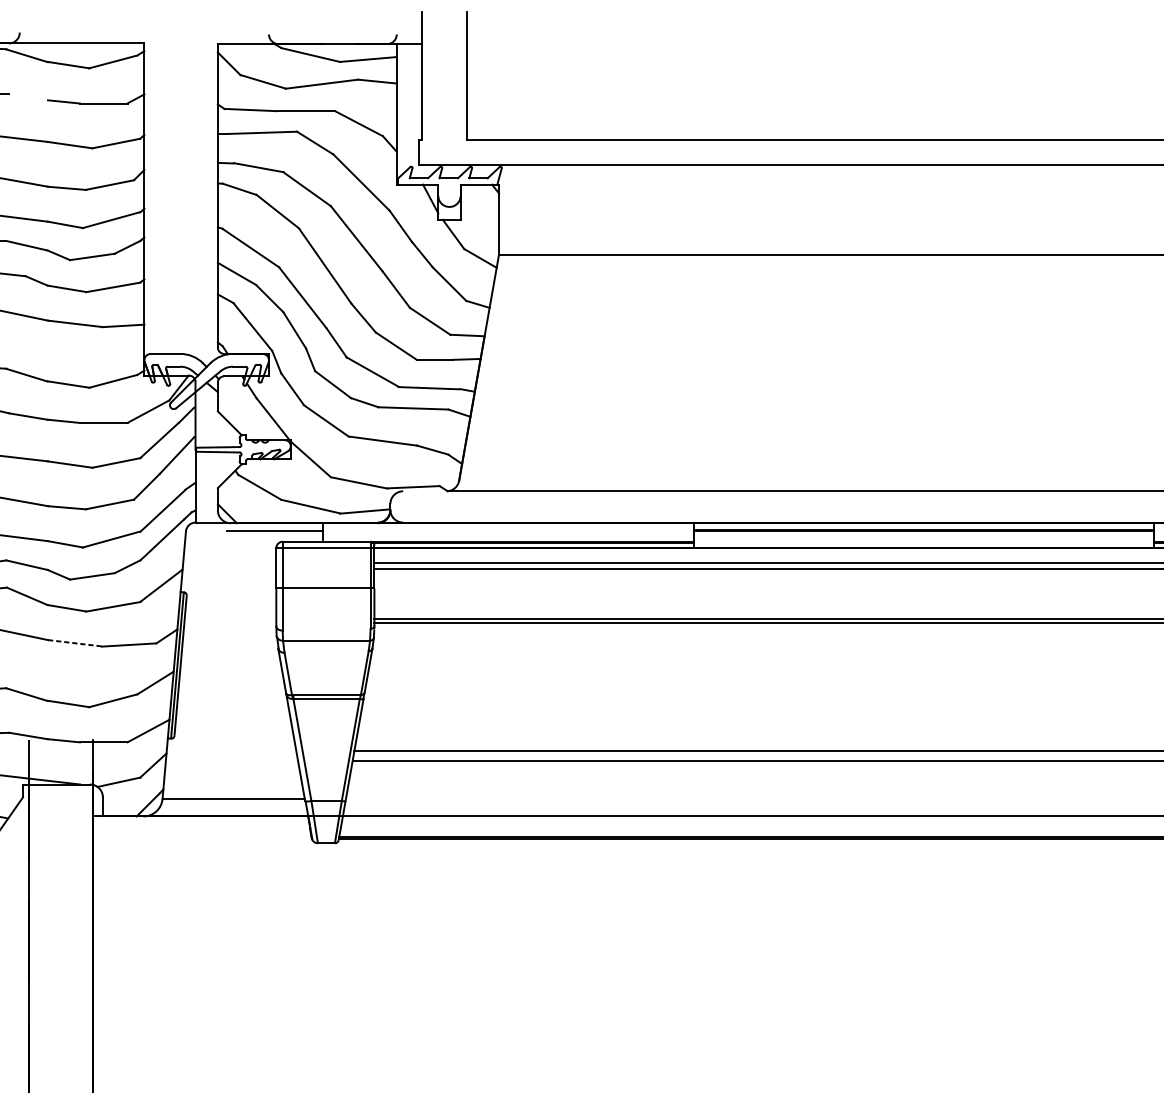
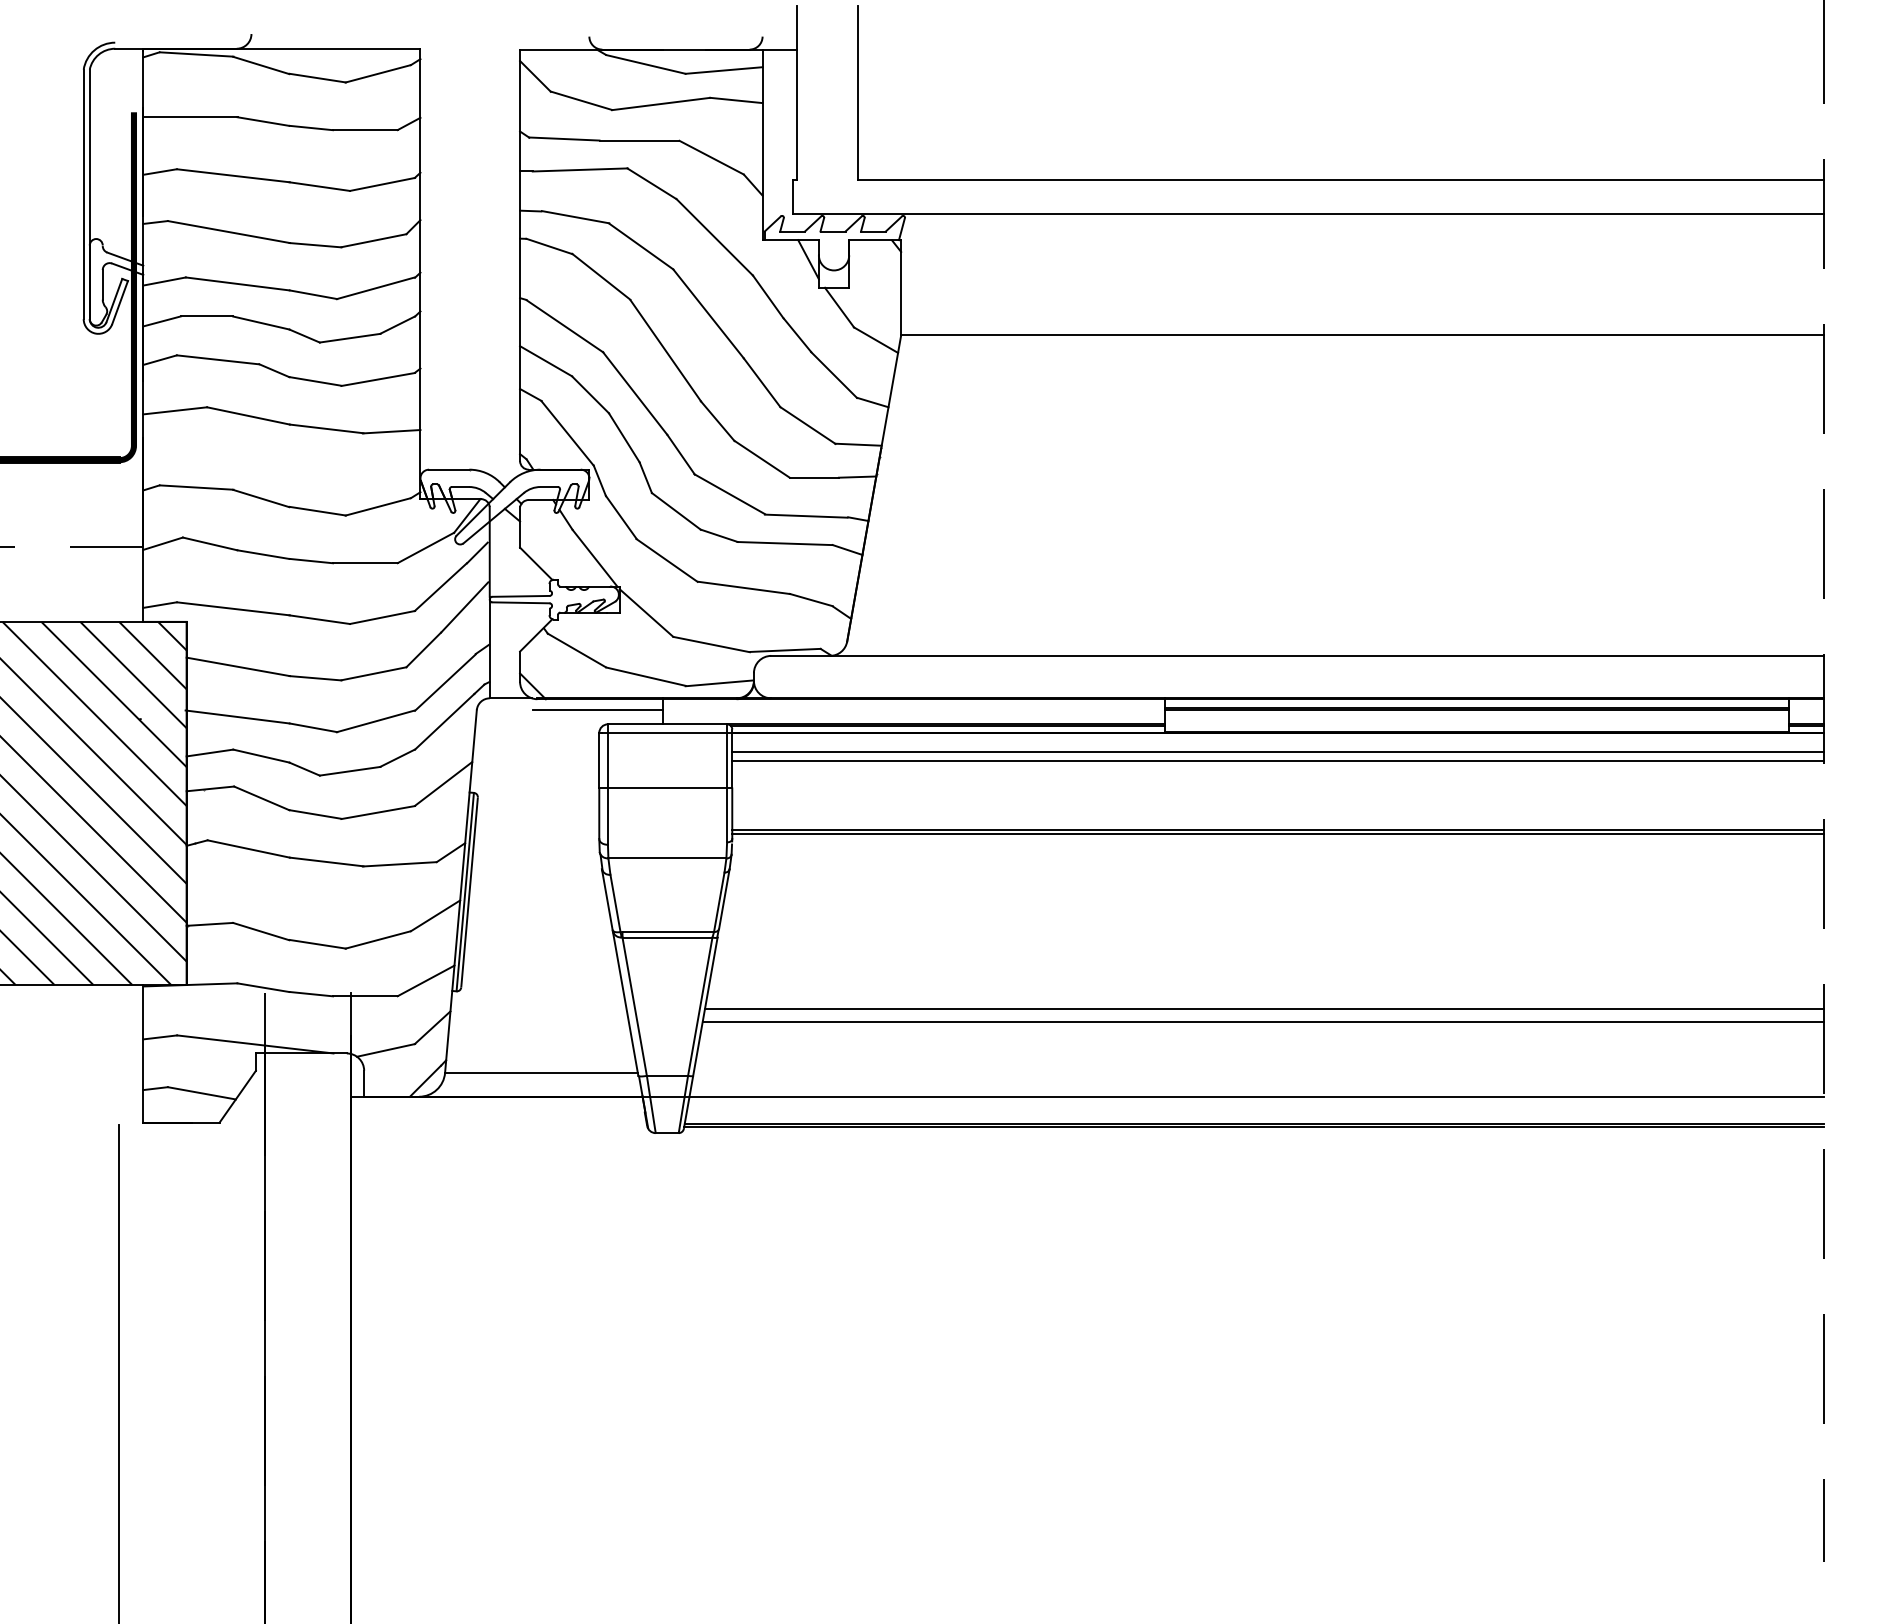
line: (28, 97) -> (263, 121), added
line: (424, 490) -> (800, 655), added
line: (75, 643) -> (327, 862), dashed -> solid

